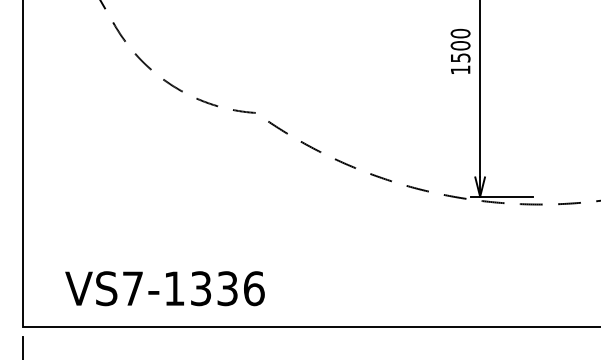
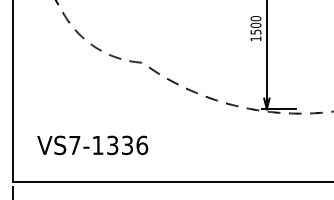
text: (164, 288) -> (92, 145), moved

